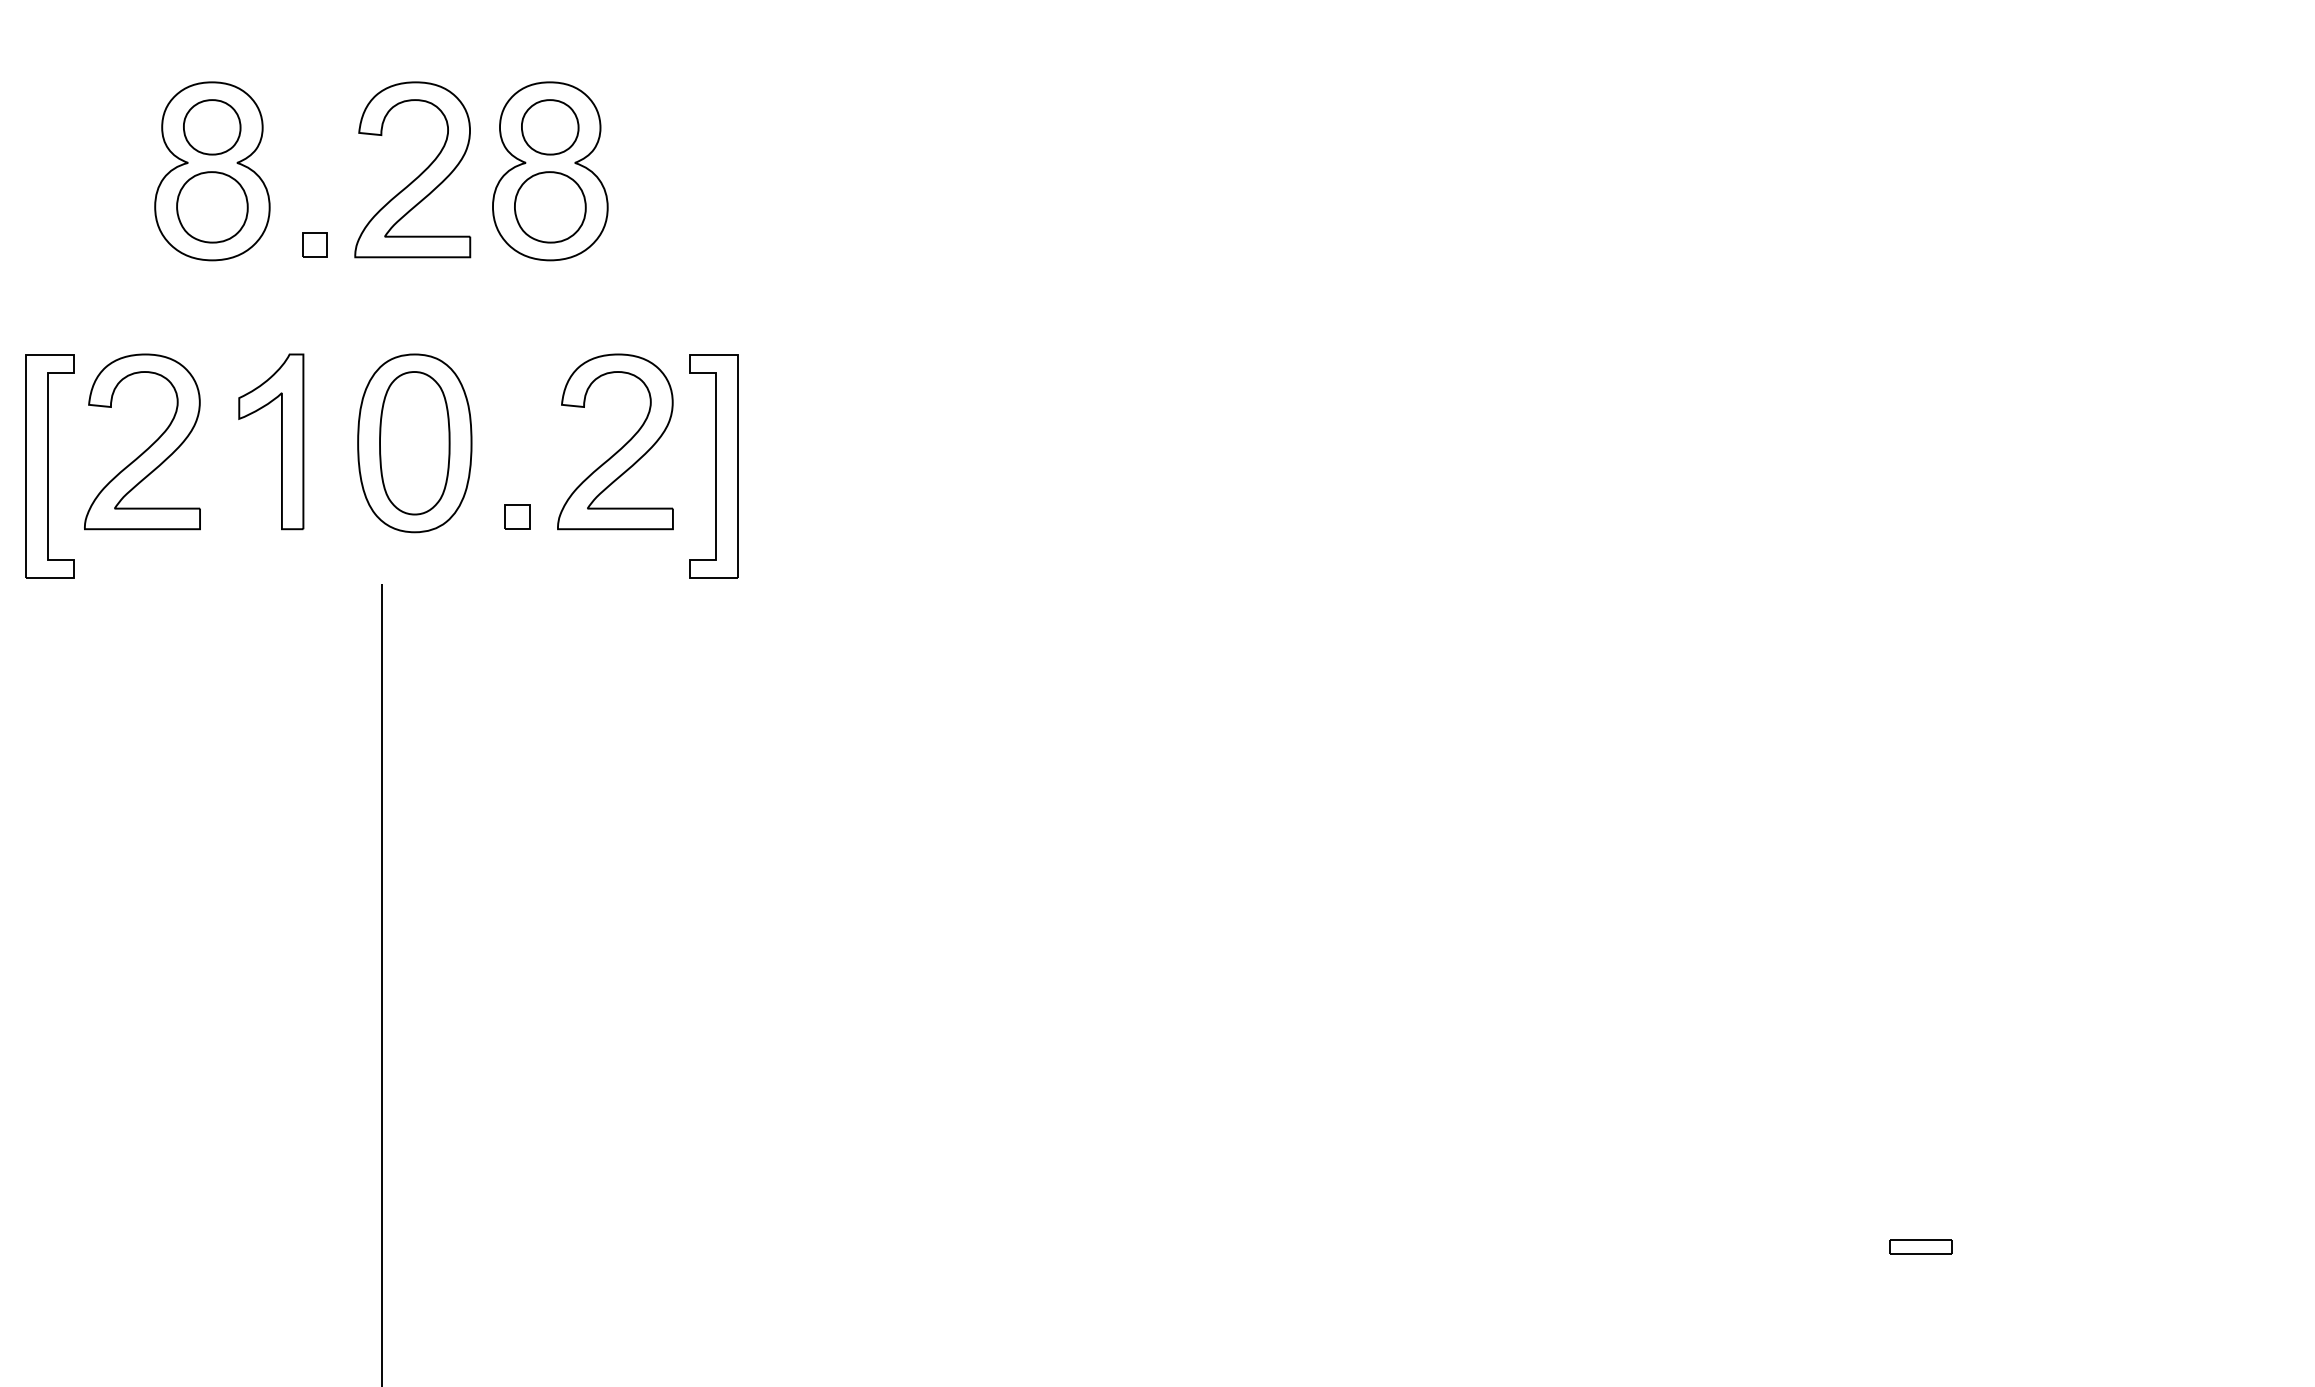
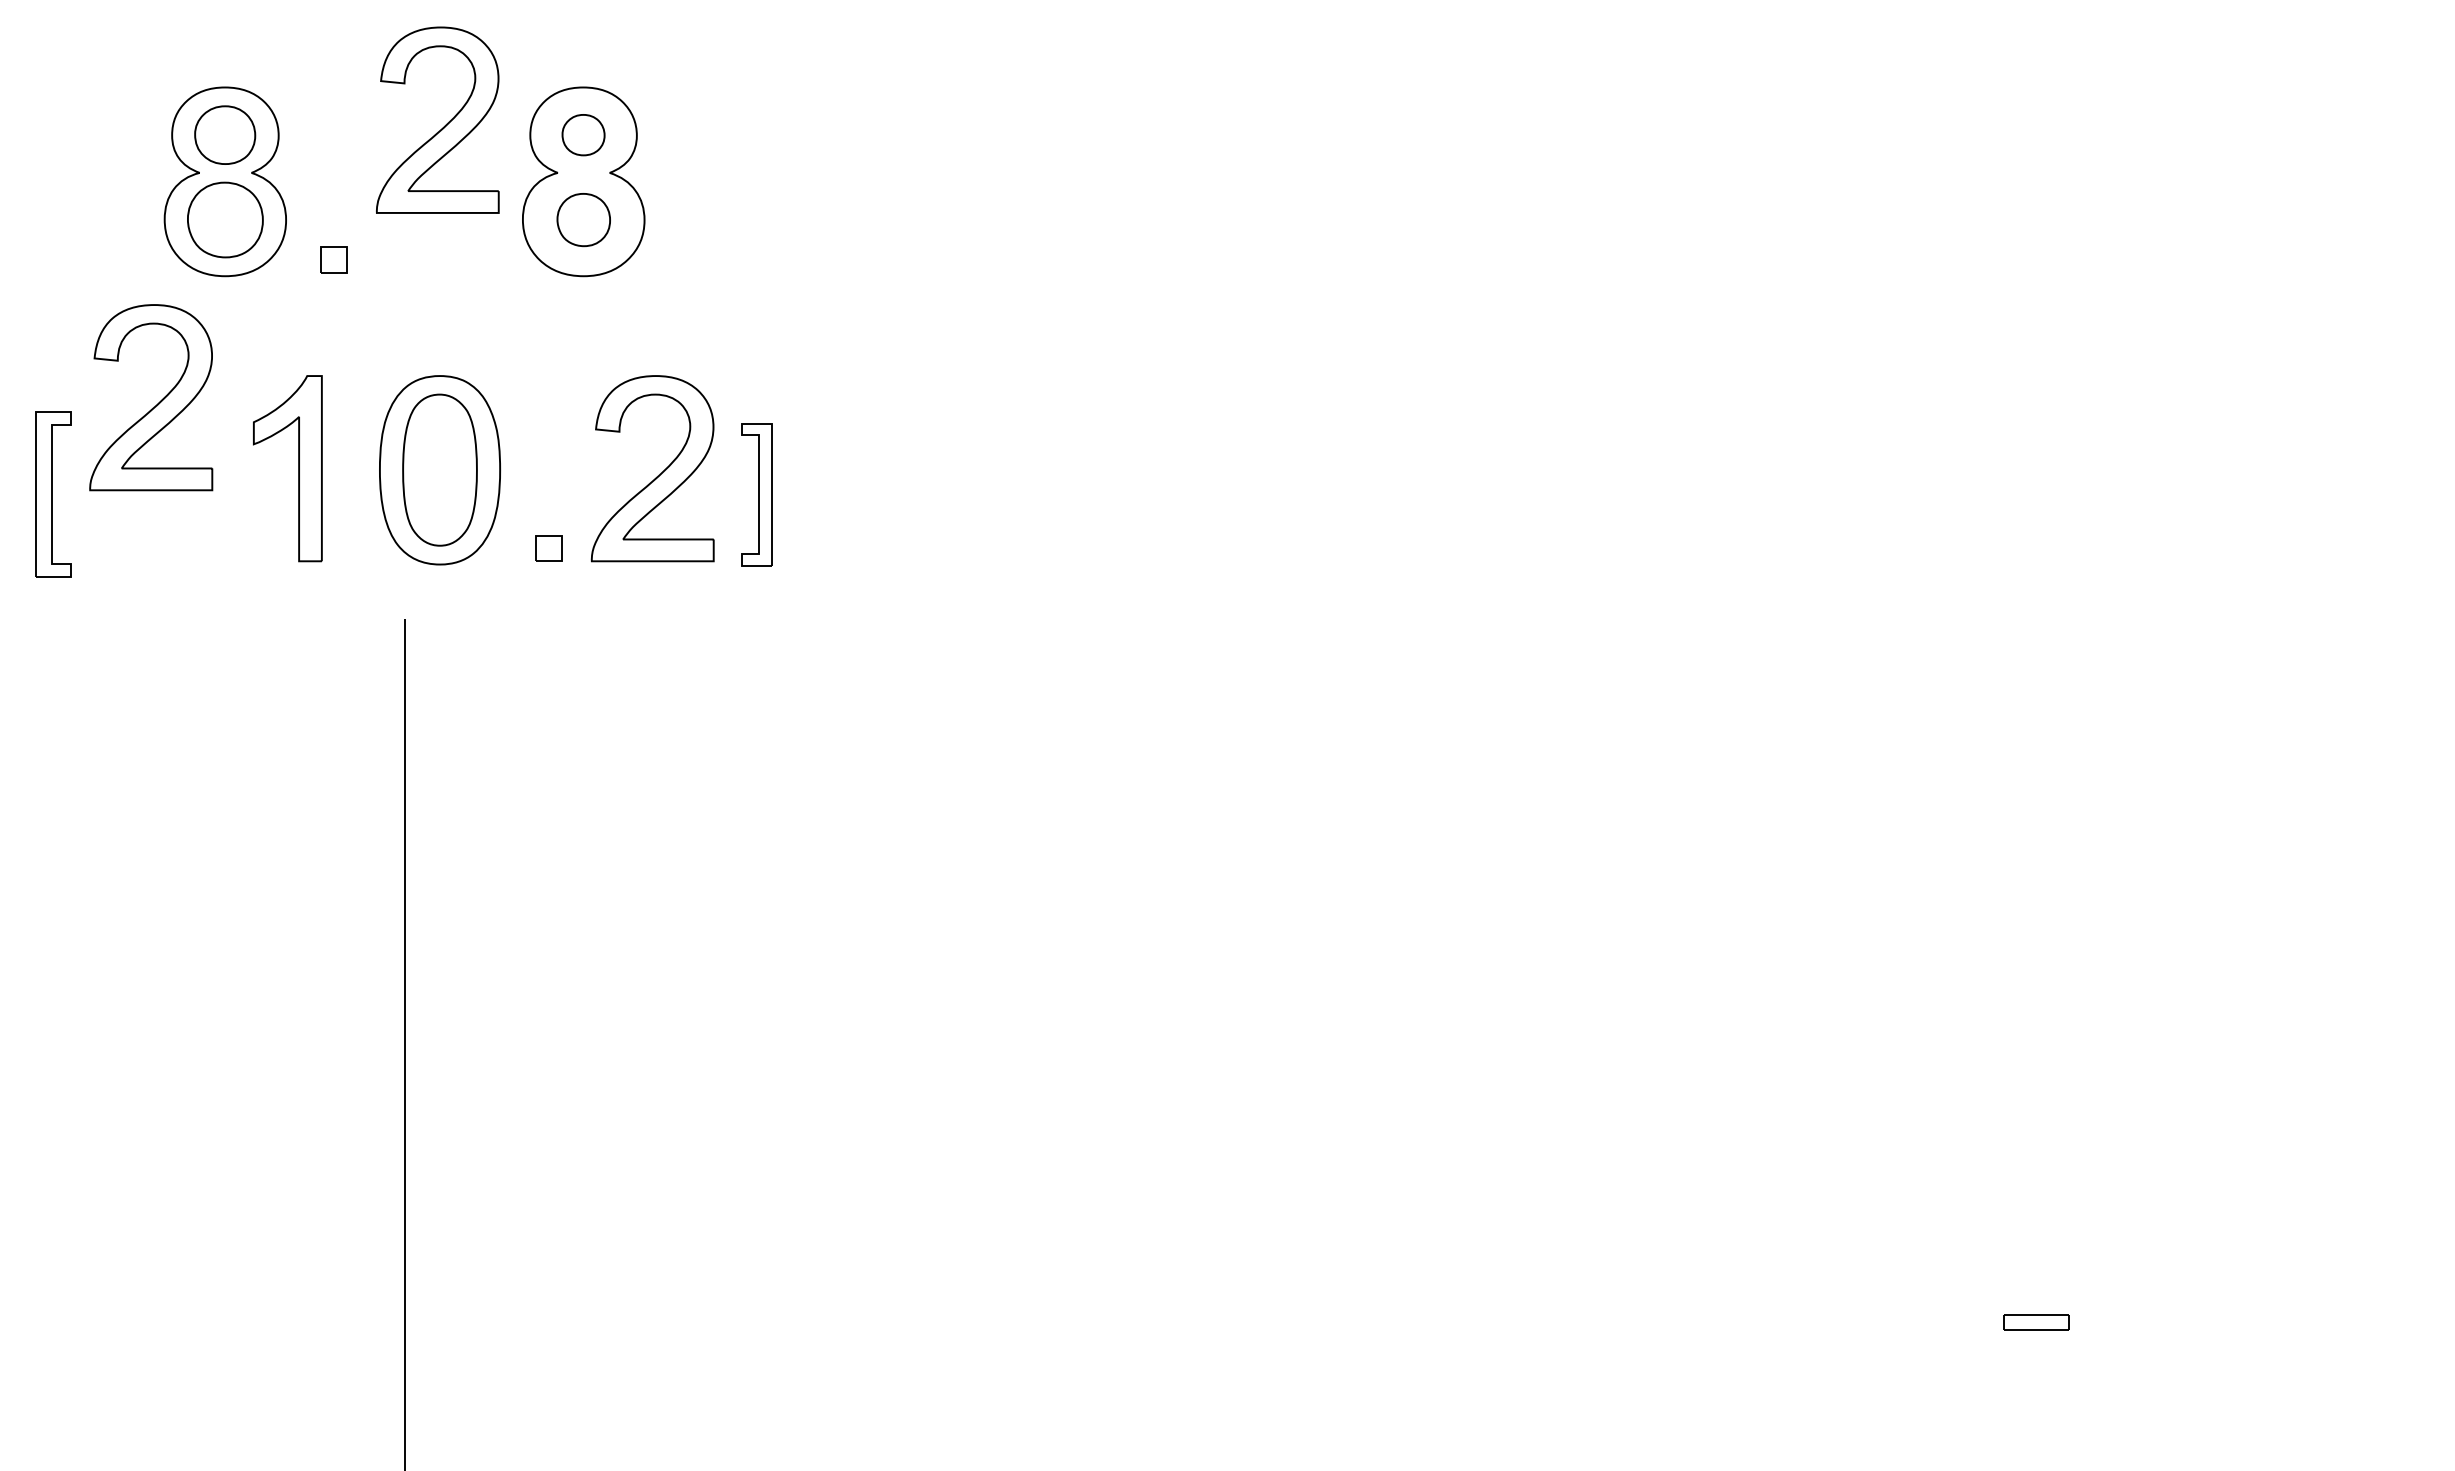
part: (550, 126) -> (583, 134), size x0.7
part: (419, 174) -> (444, 125), moved
part: (550, 206) -> (583, 219), size x0.7
part: (148, 447) -> (157, 403), moved
part: (49, 466) -> (52, 494), size x0.7
part: (713, 466) -> (756, 494), size x0.6

